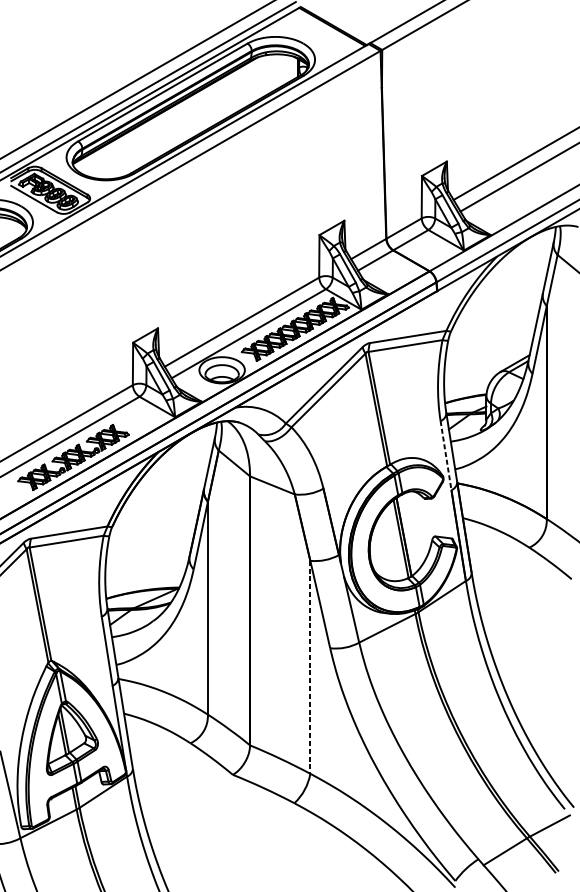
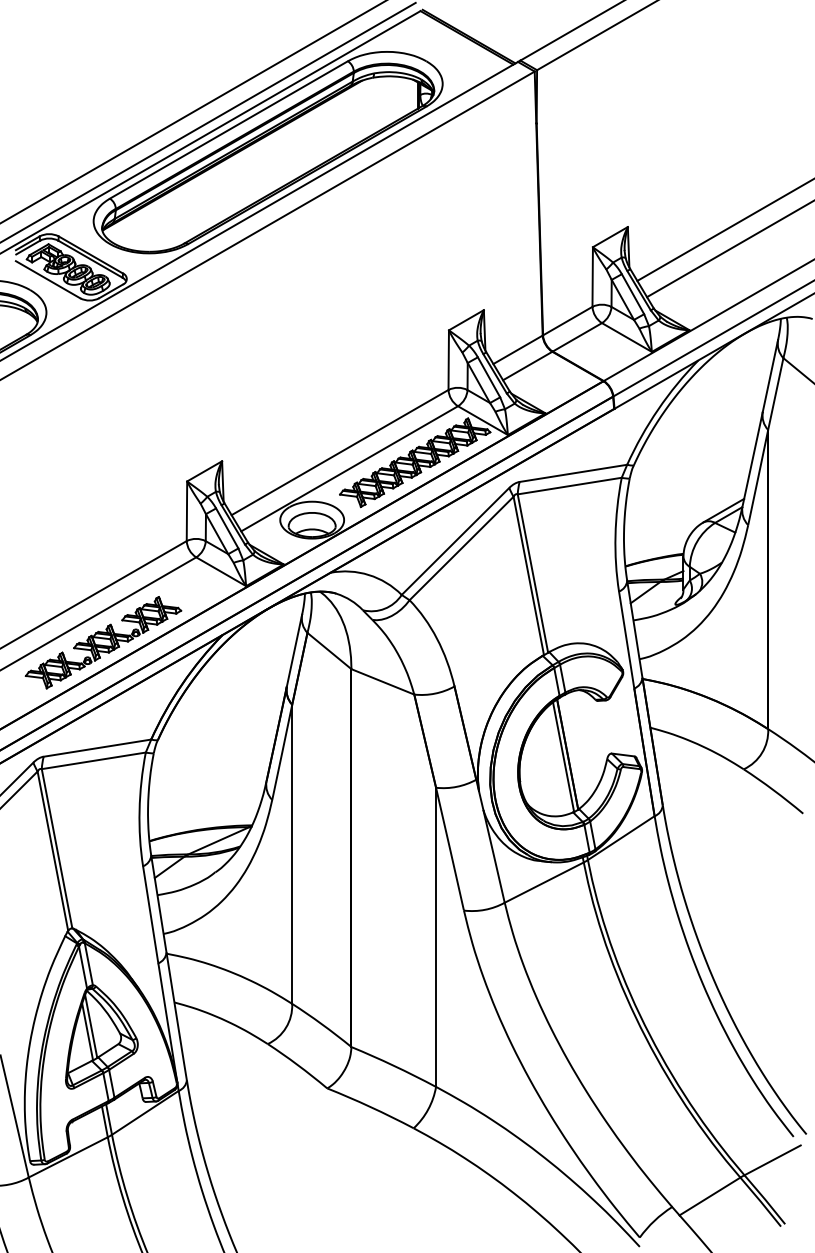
line: (445, 455) -> (626, 640), dashed -> solid
line: (310, 667) -> (436, 937), dashed -> solid

